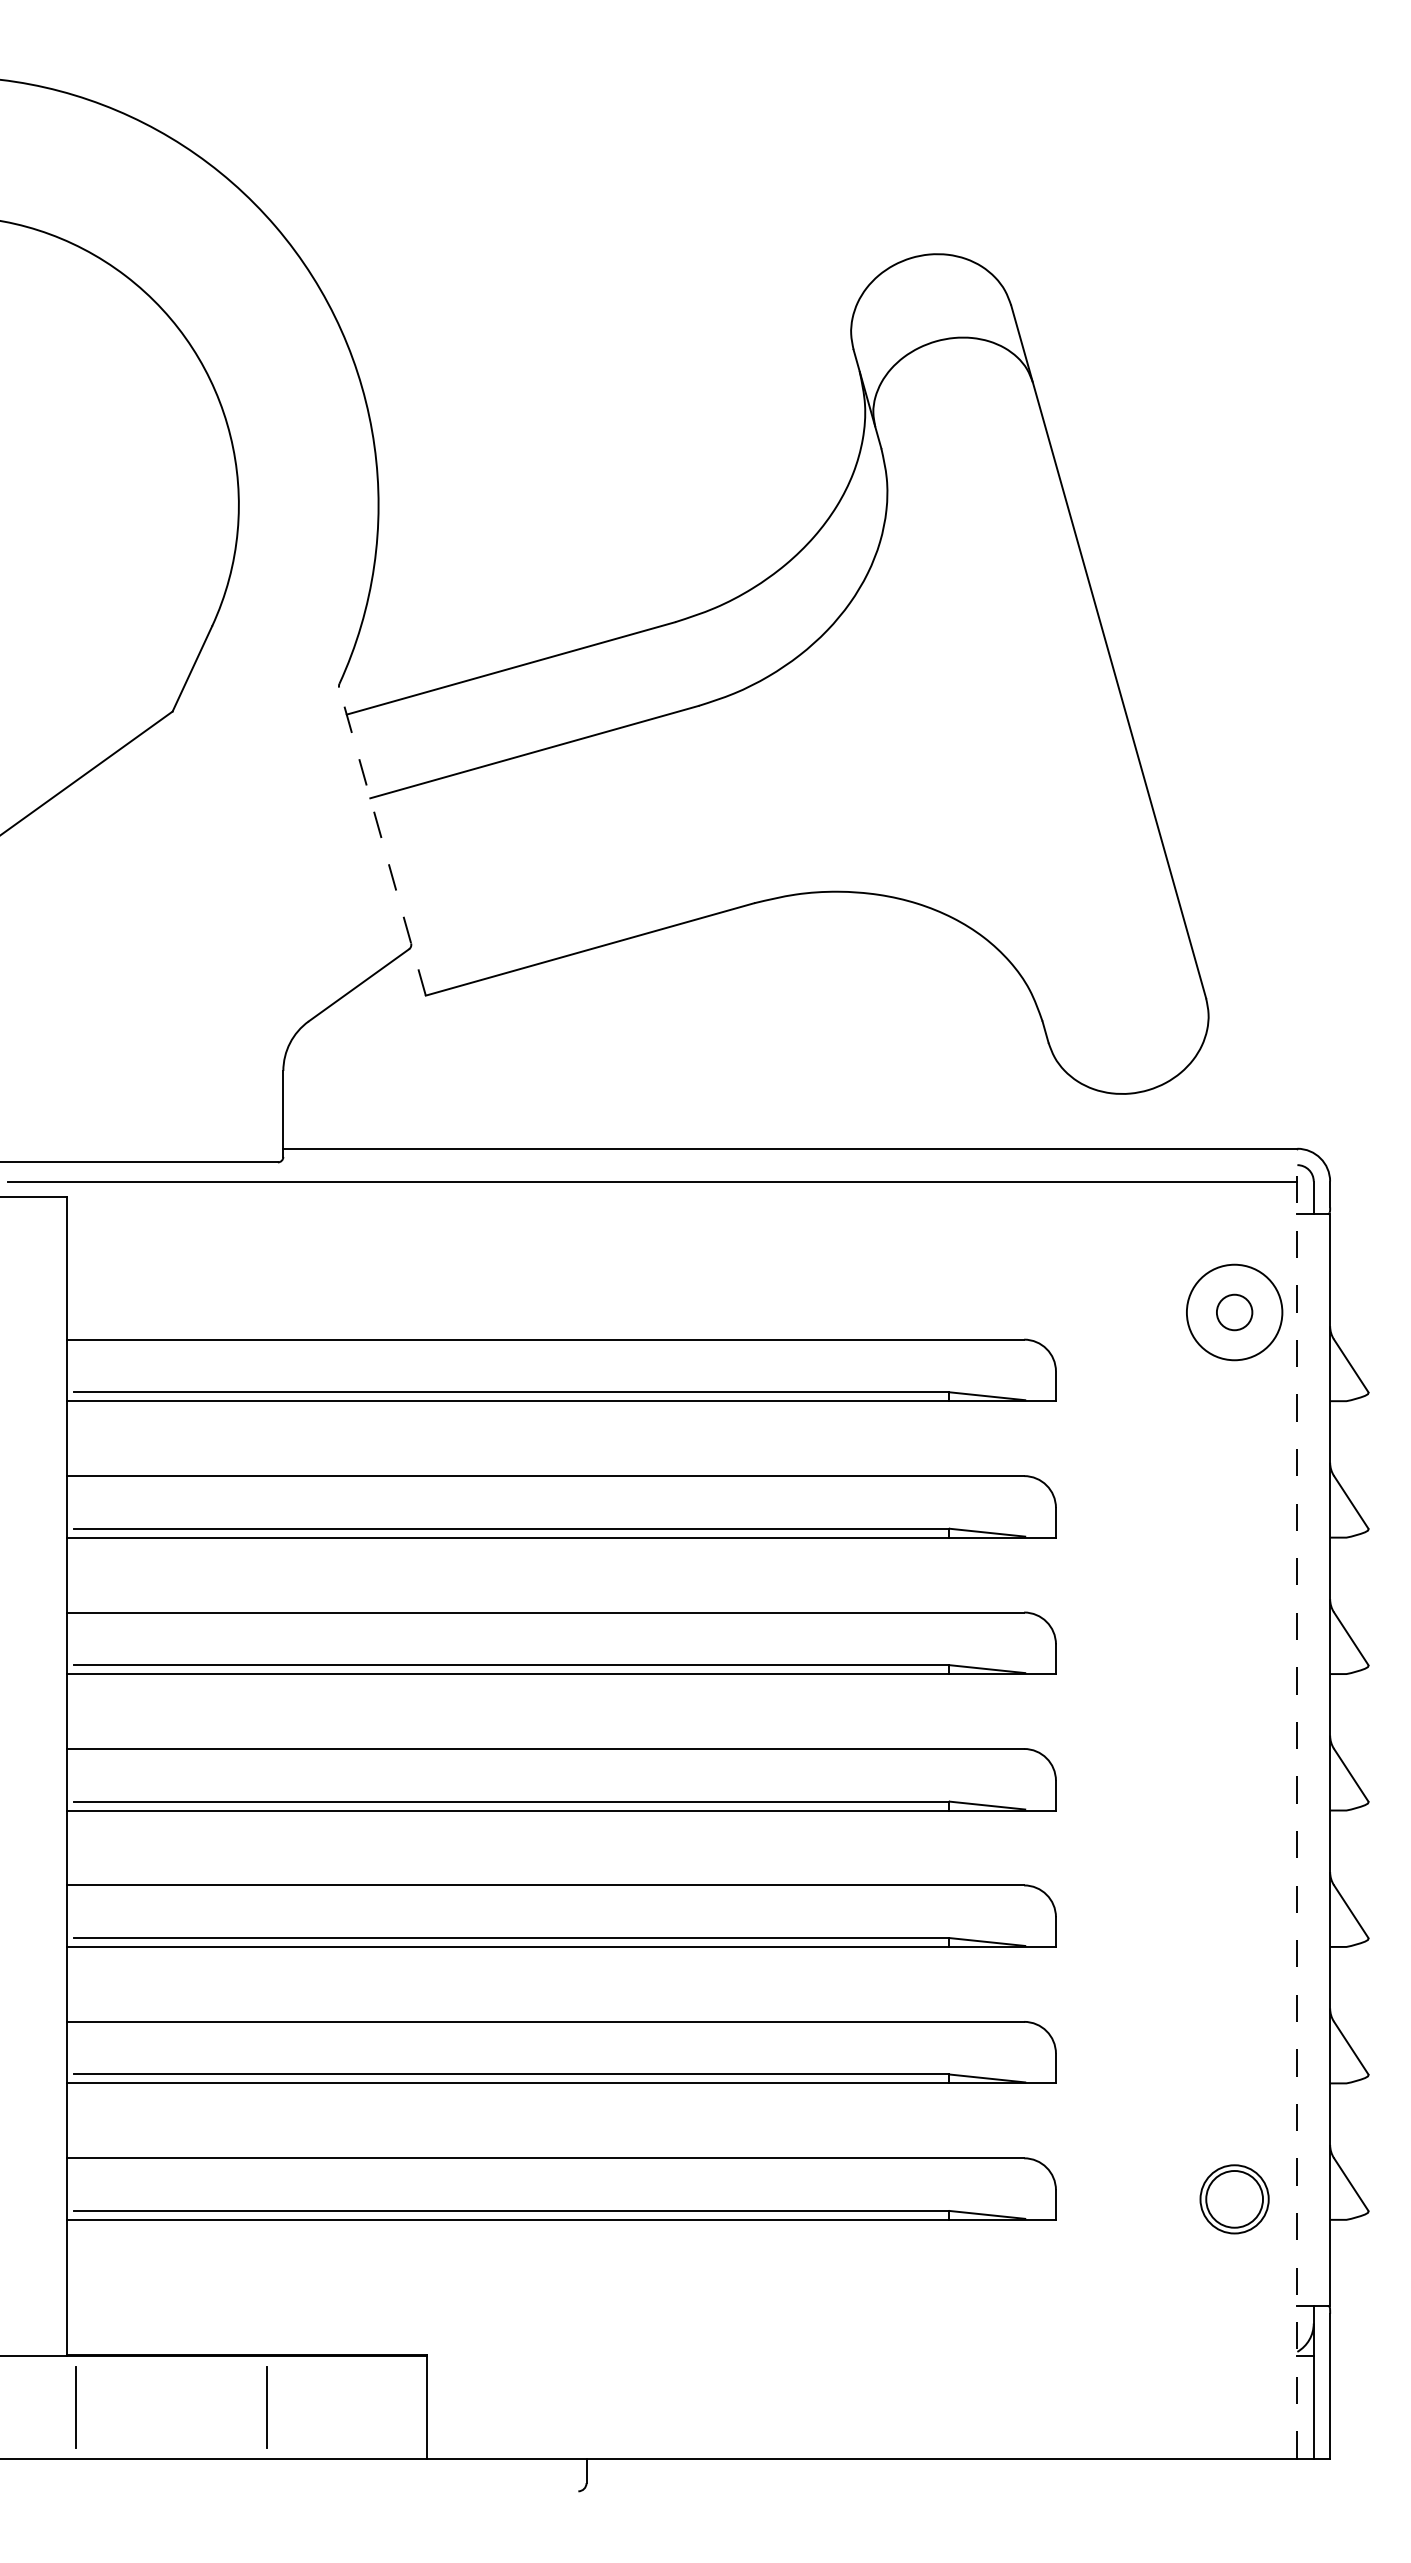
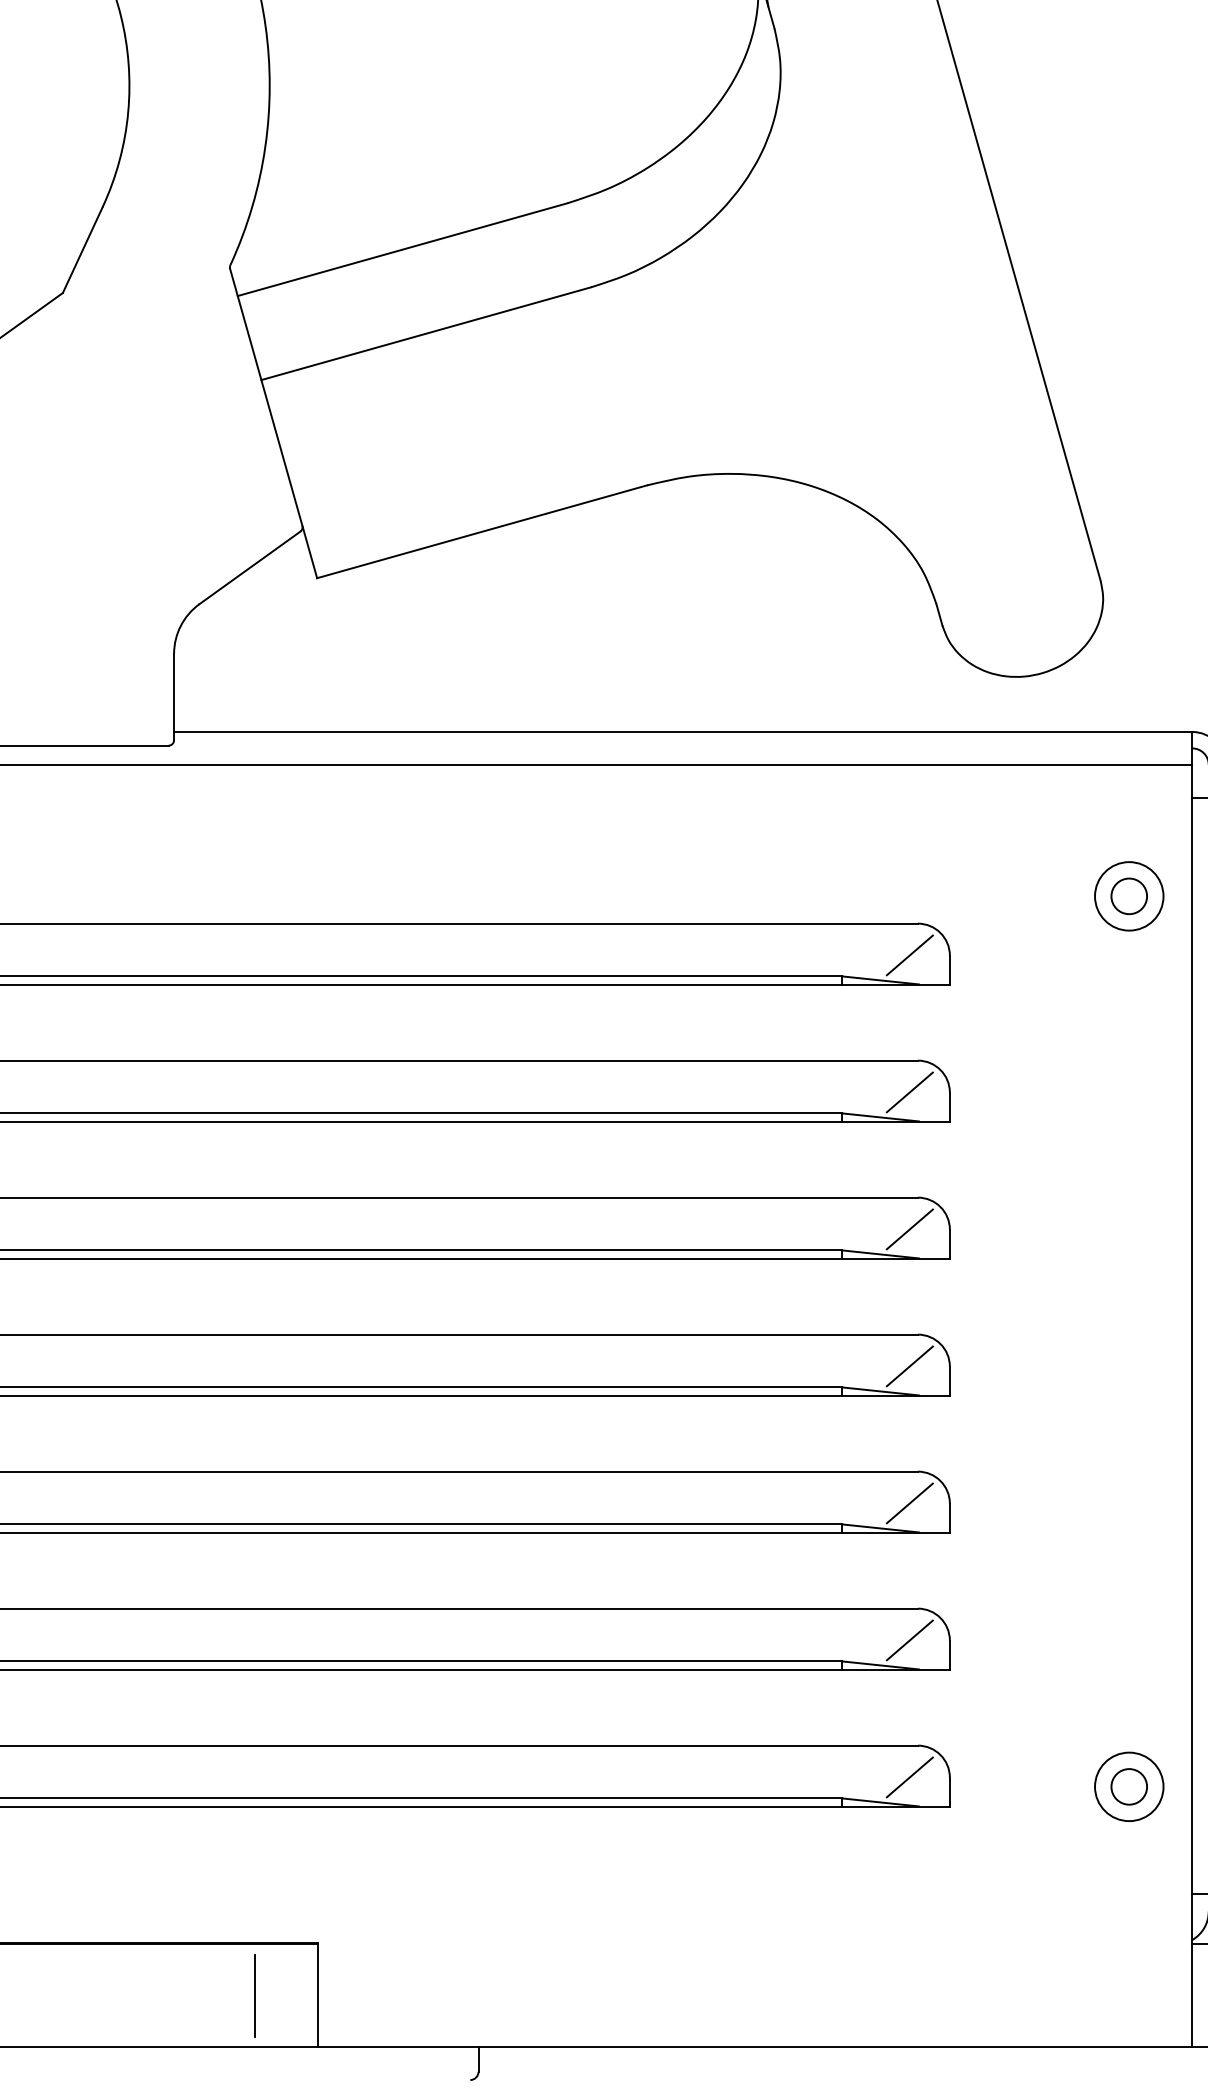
line: (382, 841) -> (273, 423), dashed -> solid
circle: (1234, 1312) -> (1129, 896), size x0.71
line: (1016, 1371) -> (910, 955), added
line: (1016, 1507) -> (910, 1092), added
line: (1016, 1643) -> (910, 1228), added
line: (1016, 1780) -> (910, 1366), added
line: (1297, 1803) -> (1192, 1389), dashed -> solid
line: (1016, 1916) -> (910, 1502), added
line: (1016, 2053) -> (910, 1640), added
line: (1016, 2189) -> (910, 1776), added
circle: (1234, 2199) -> (1129, 1787), size x0.62
line: (266, 2407) -> (254, 1995), moved

